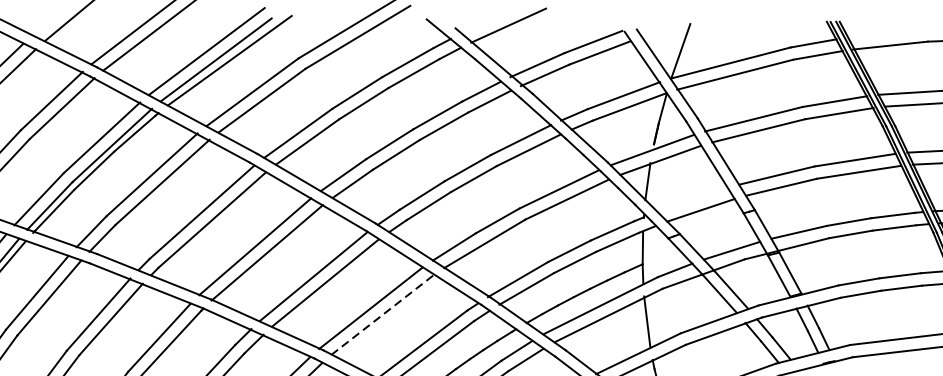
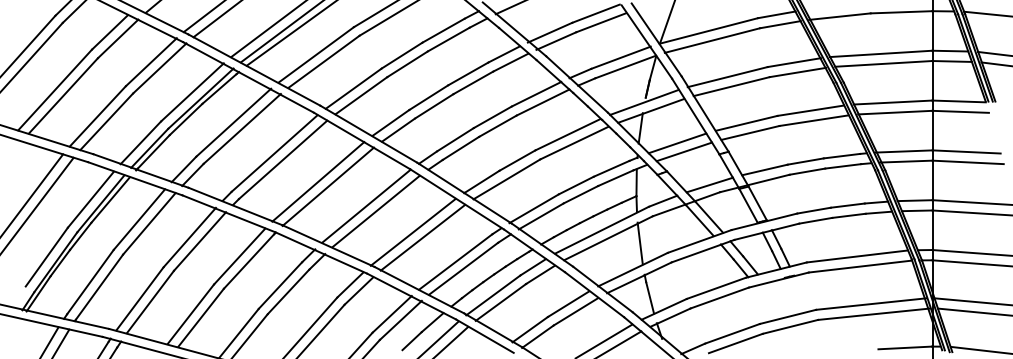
line: (692, 200) -> (677, 143), added
line: (383, 314) -> (423, 237), dashed -> solid

